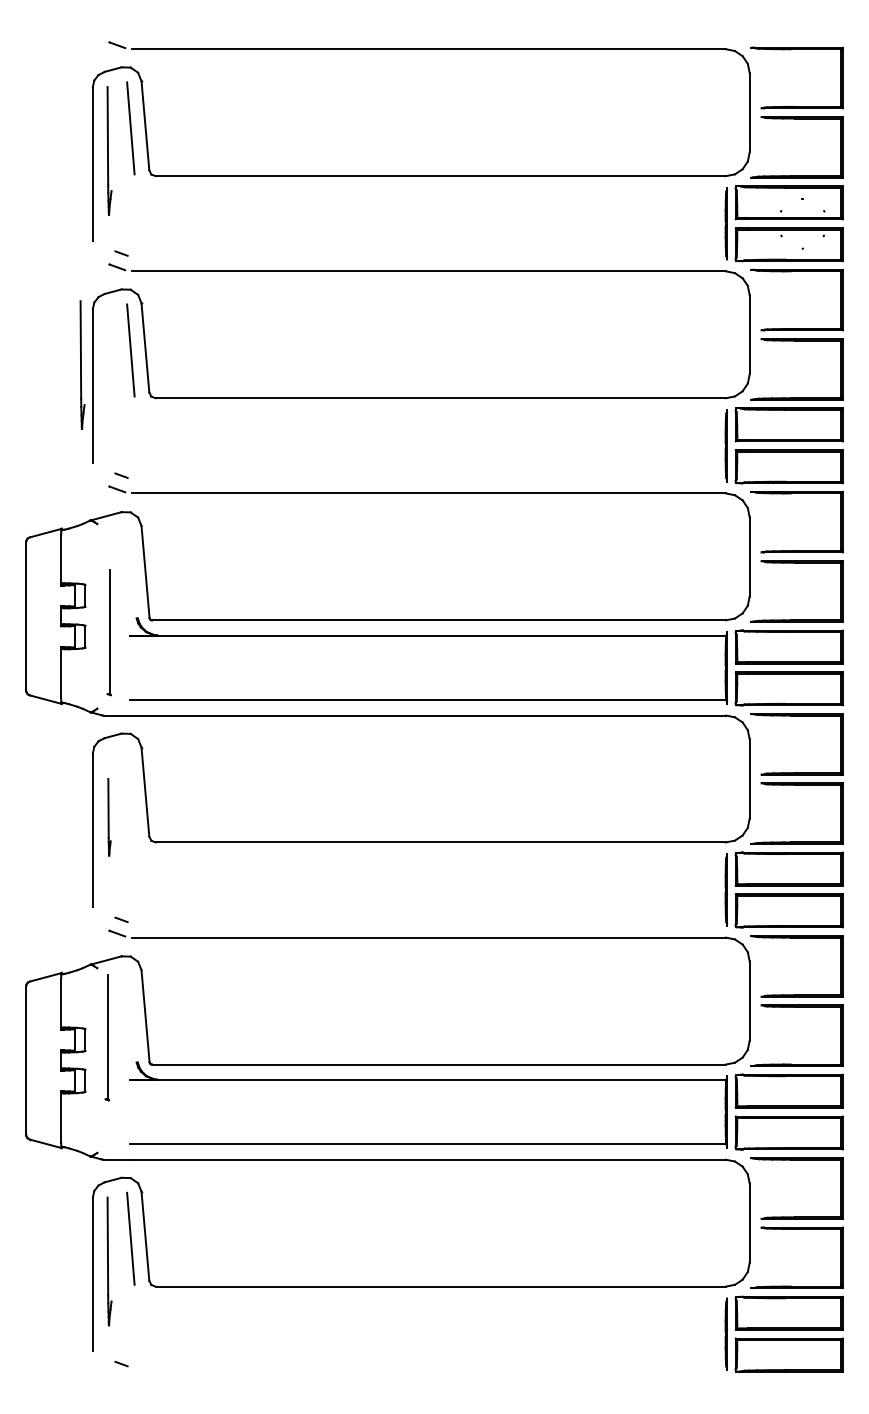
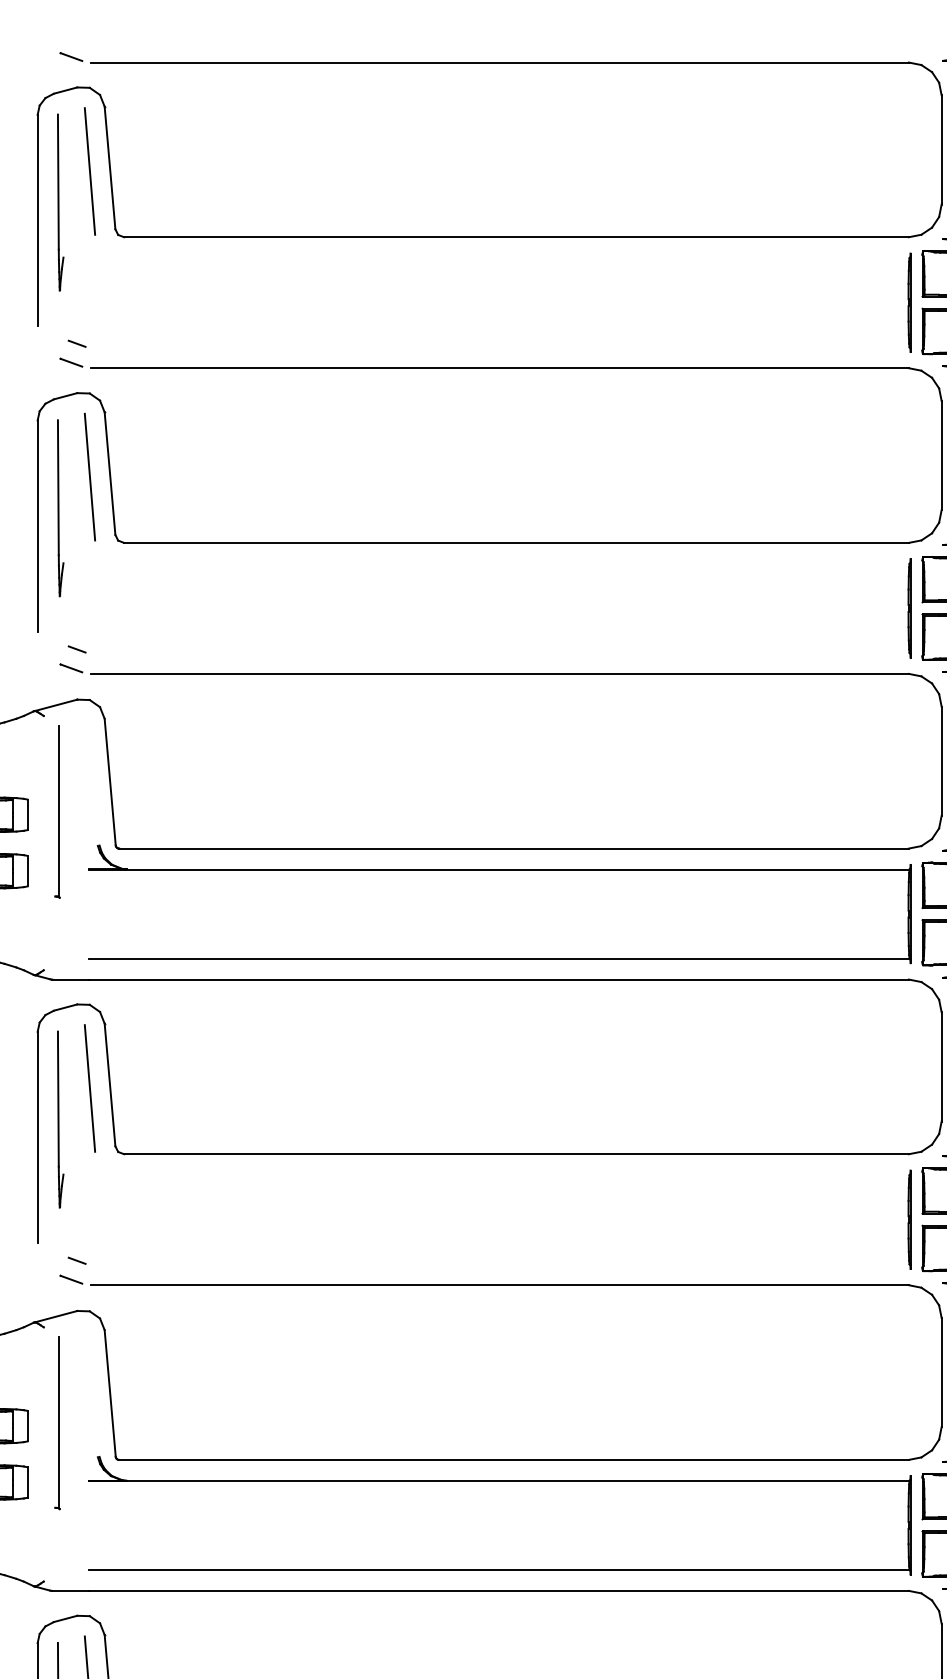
part: (82, 364) -> (60, 507), moved
part: (108, 632) -> (56, 811), moved
line: (130, 794) -> (89, 1088), added
part: (109, 817) -> (60, 1119), size x1.67

